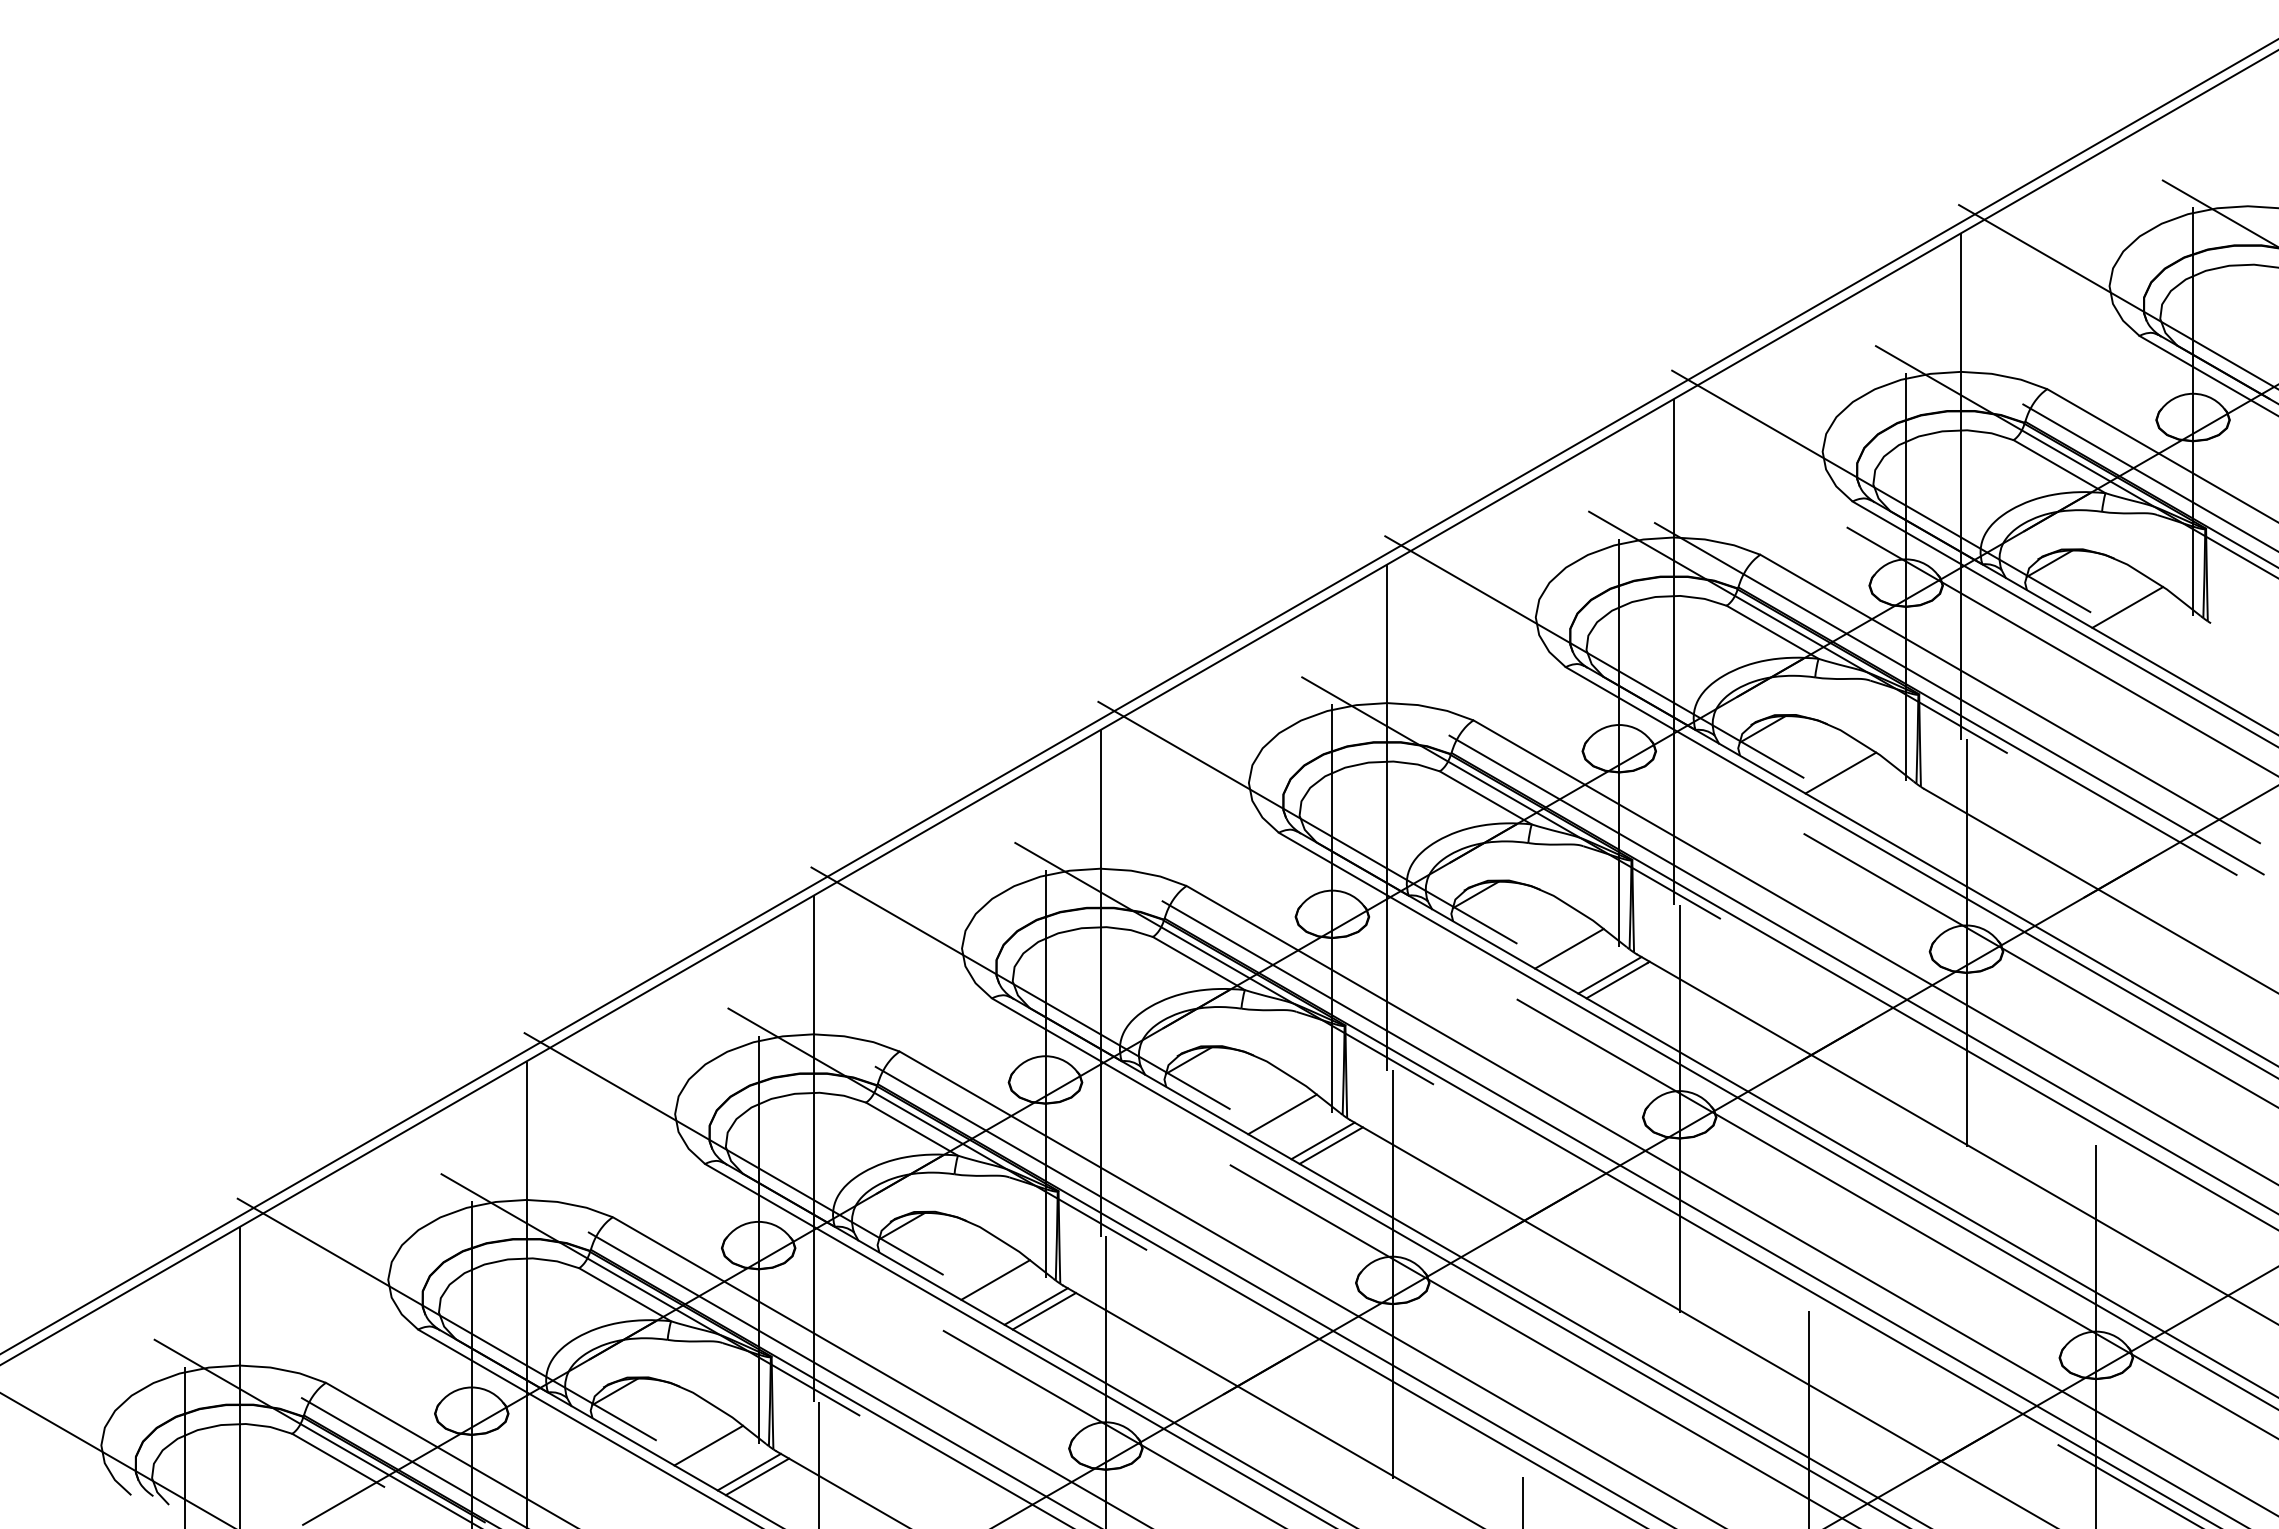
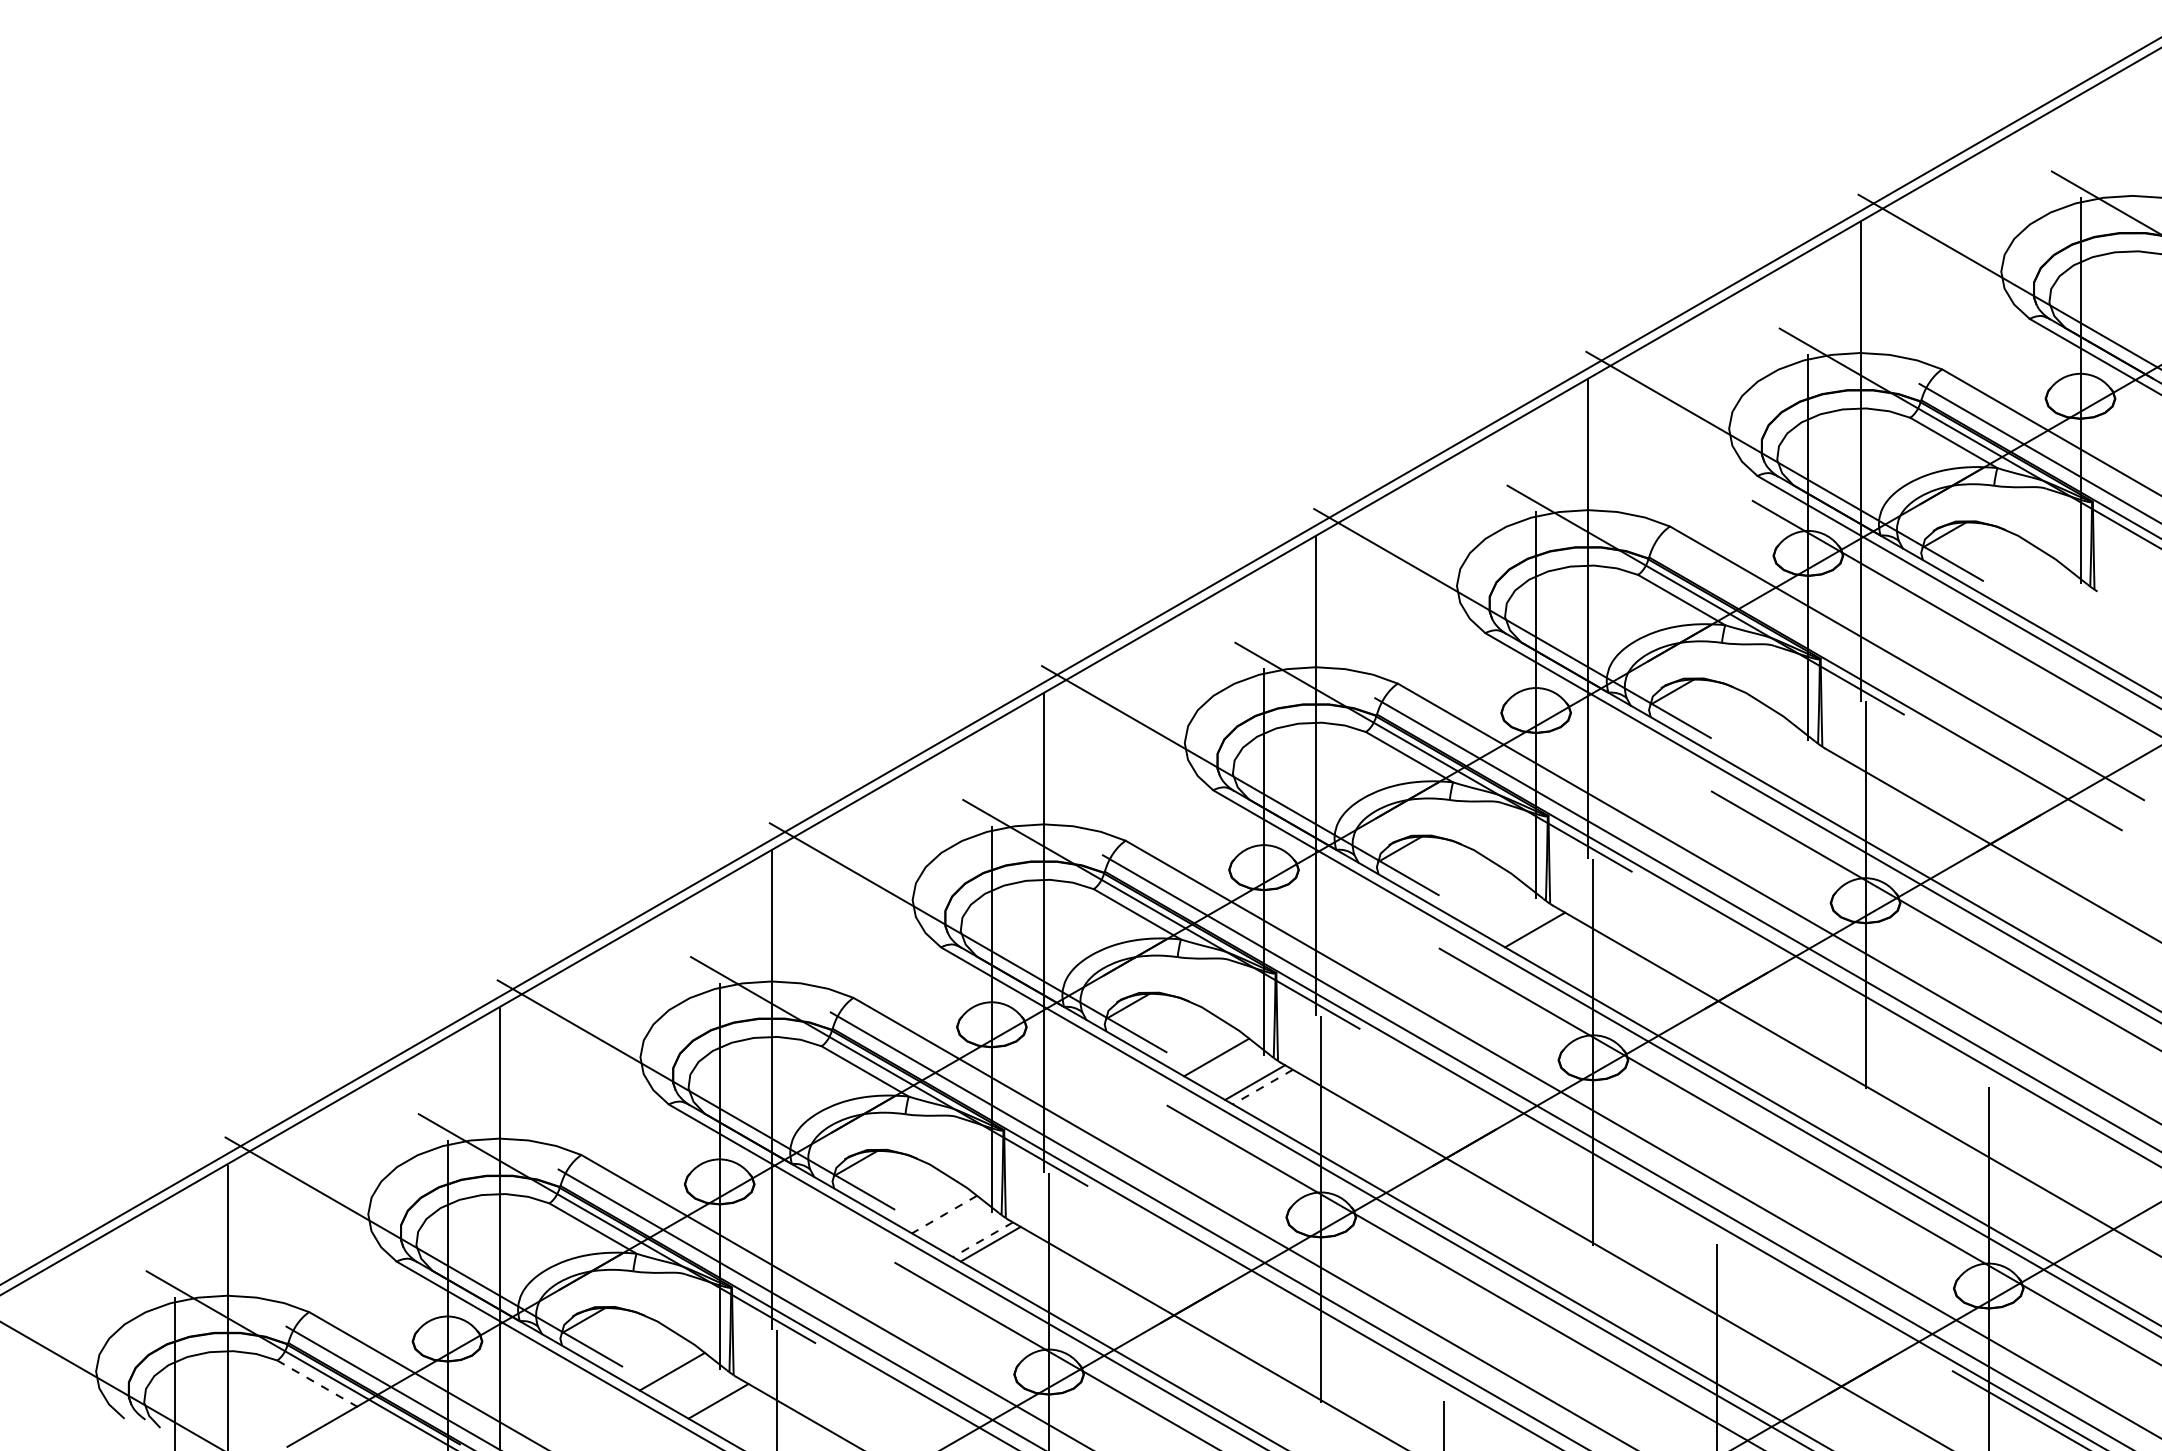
line: (2127, 607) -> (2018, 576), removed
line: (1959, 698) -> (1858, 662), removed
line: (1840, 772) -> (1746, 733), removed
line: (1569, 948) -> (1488, 900), removed
line: (1609, 975) -> (1526, 925), removed
line: (1331, 1145) -> (1263, 1086), solid -> dashed
line: (995, 1280) -> (944, 1215), solid -> dashed
line: (1036, 1306) -> (983, 1239), solid -> dashed
line: (338, 1460) -> (321, 1385), solid -> dashed
line: (748, 1471) -> (710, 1396), removed

